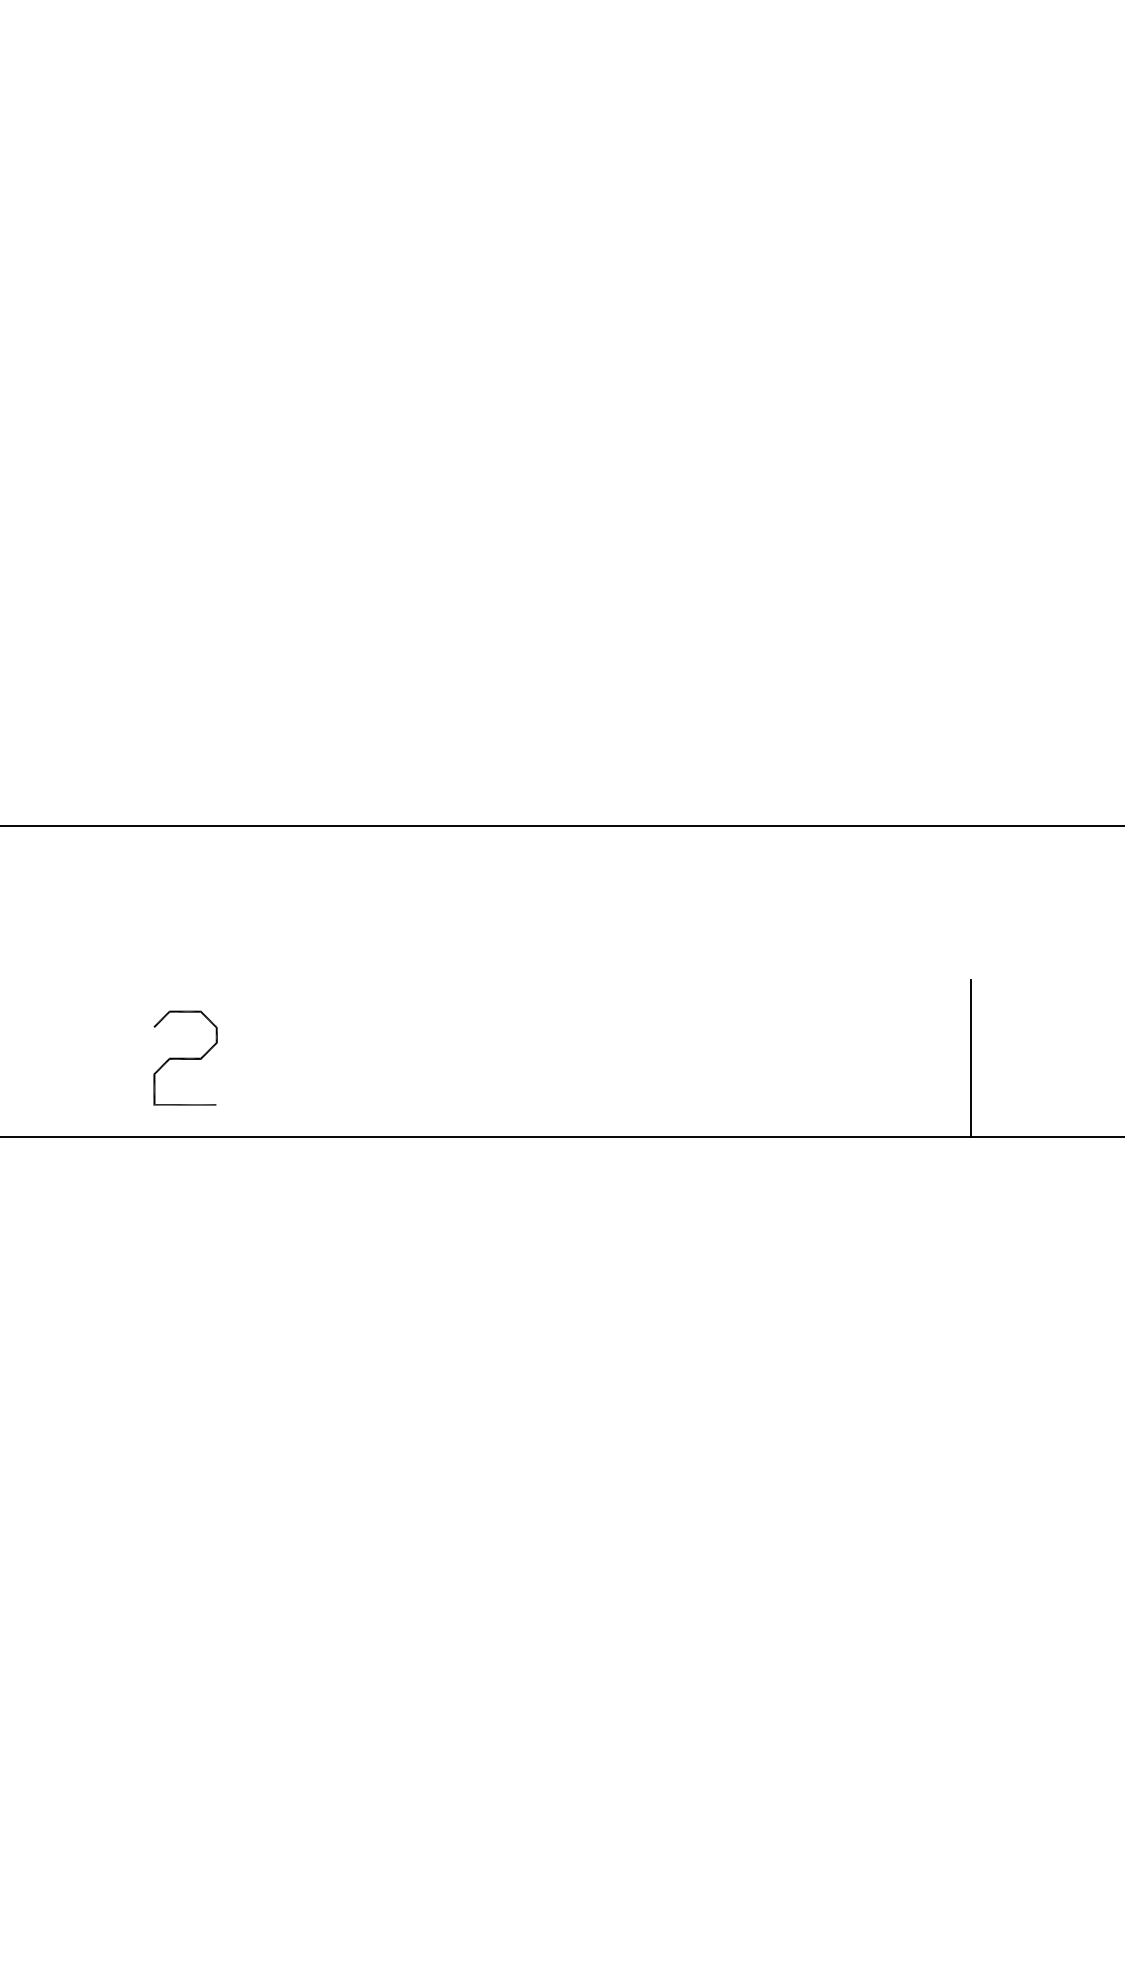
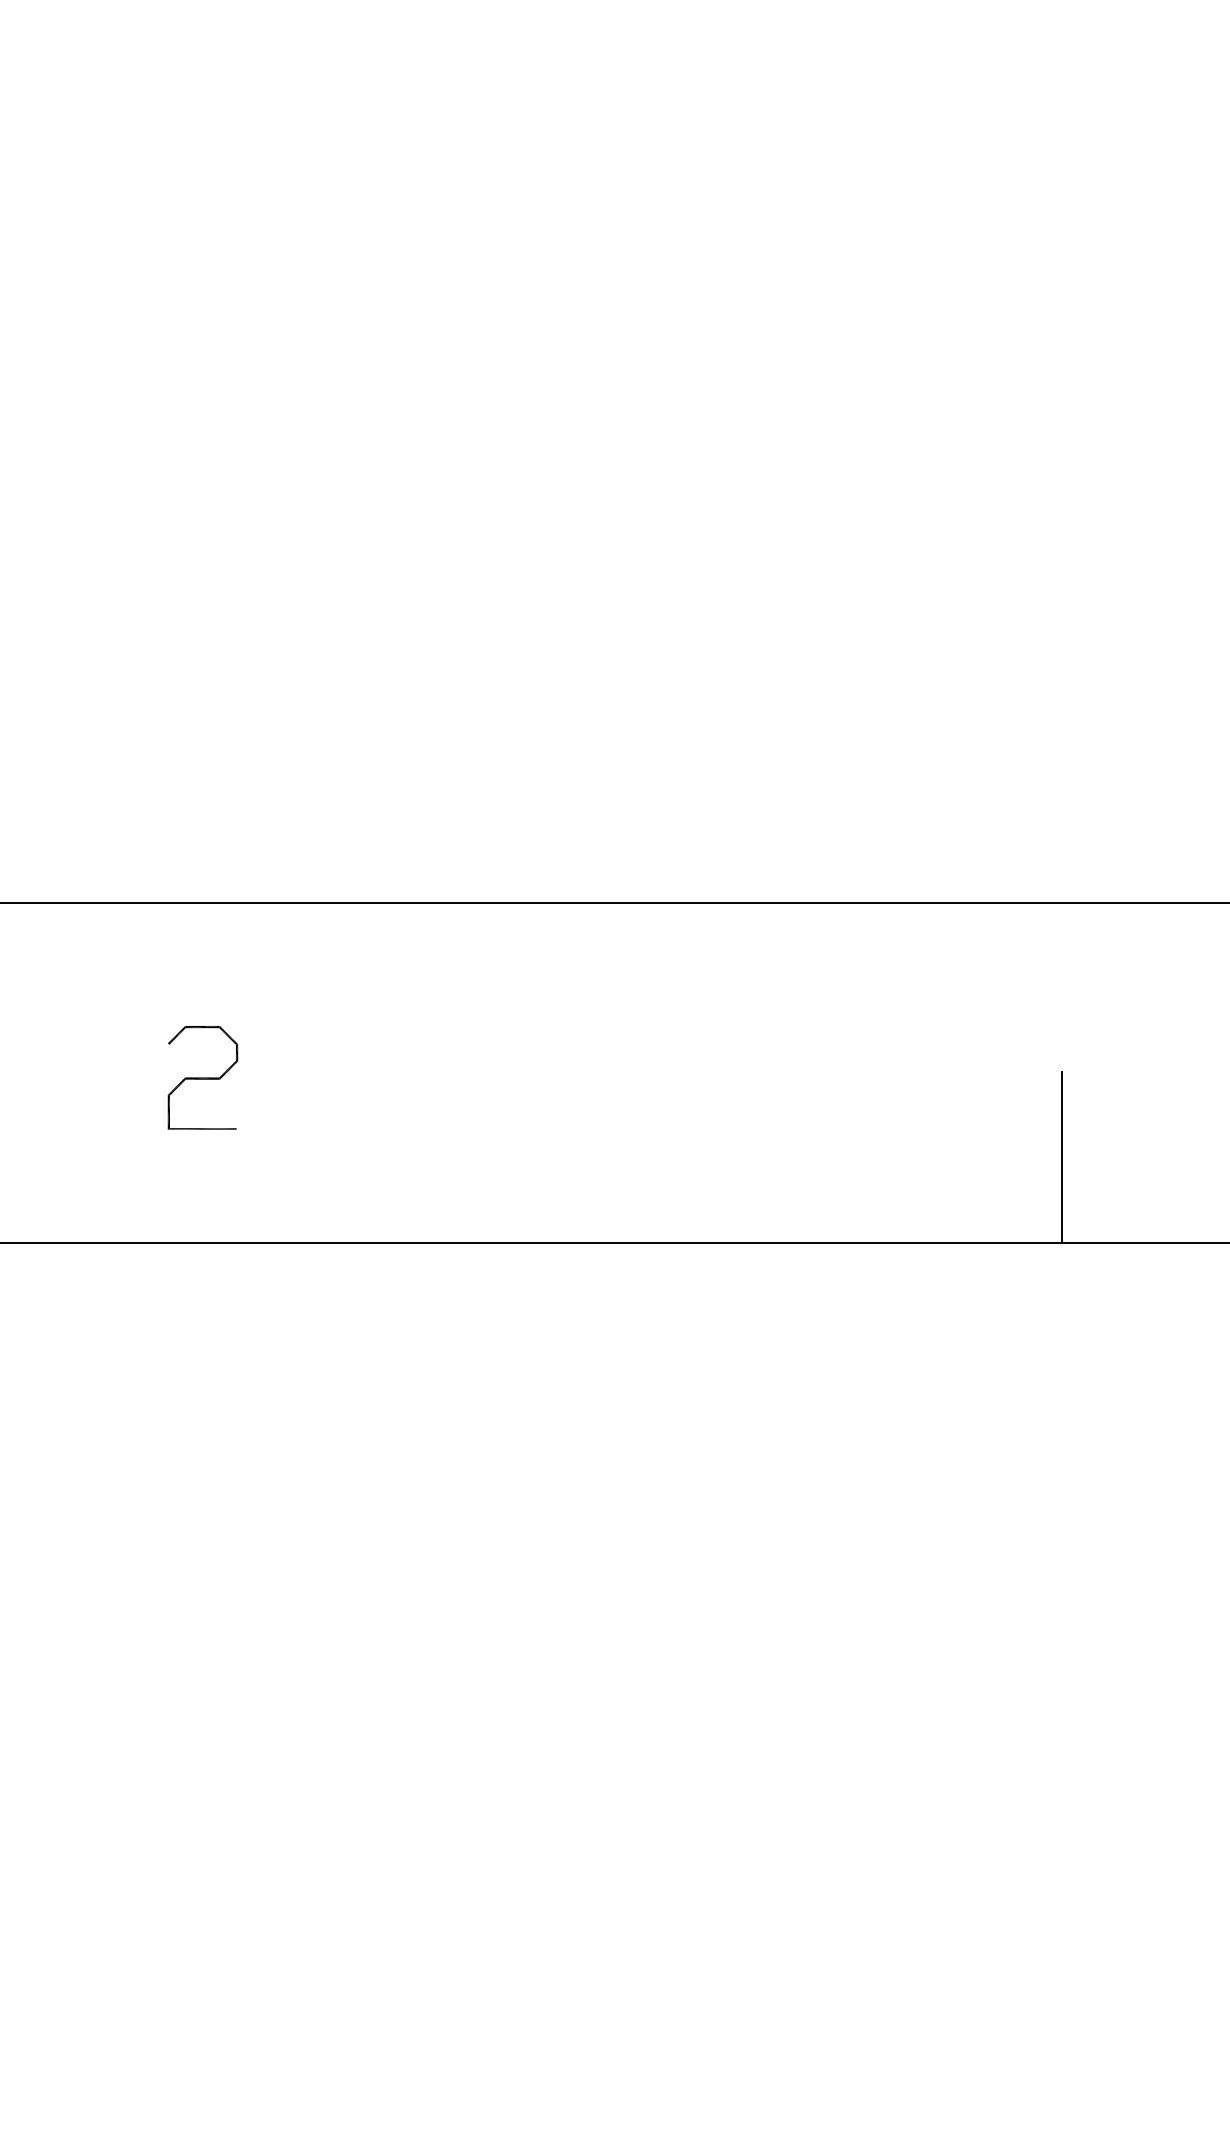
part: (185, 1057) -> (202, 1077), moved

